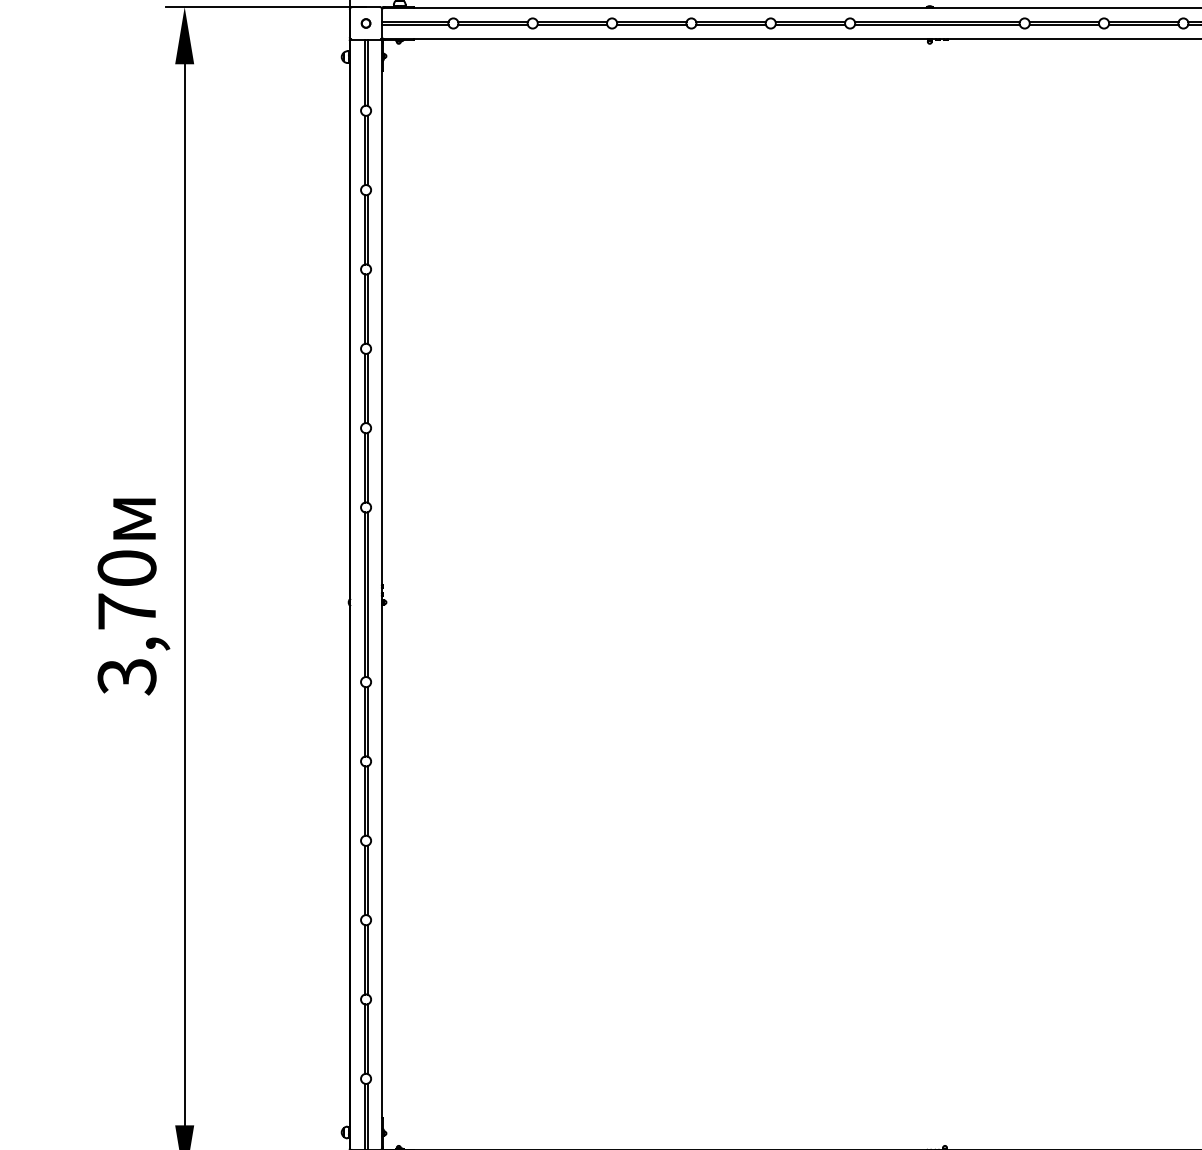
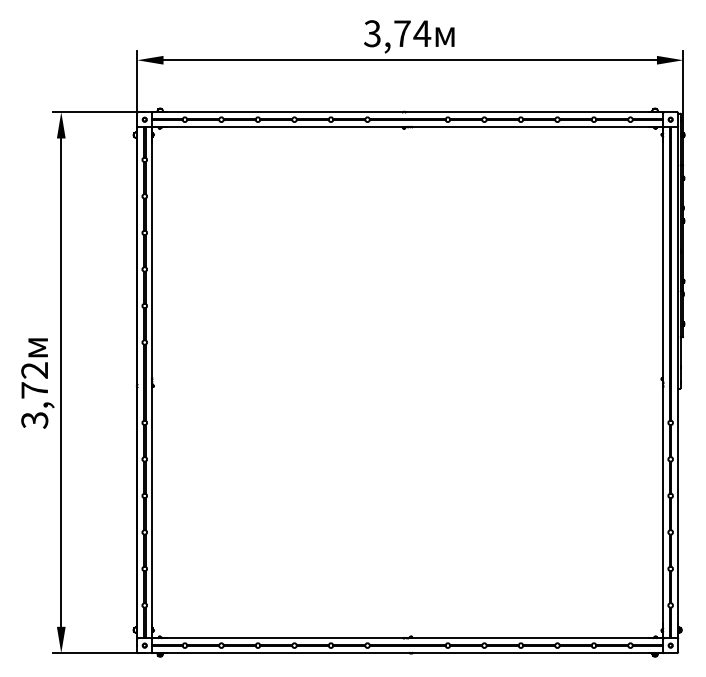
text: (126, 568) -> (34, 370), 3,70 -> 3,72

